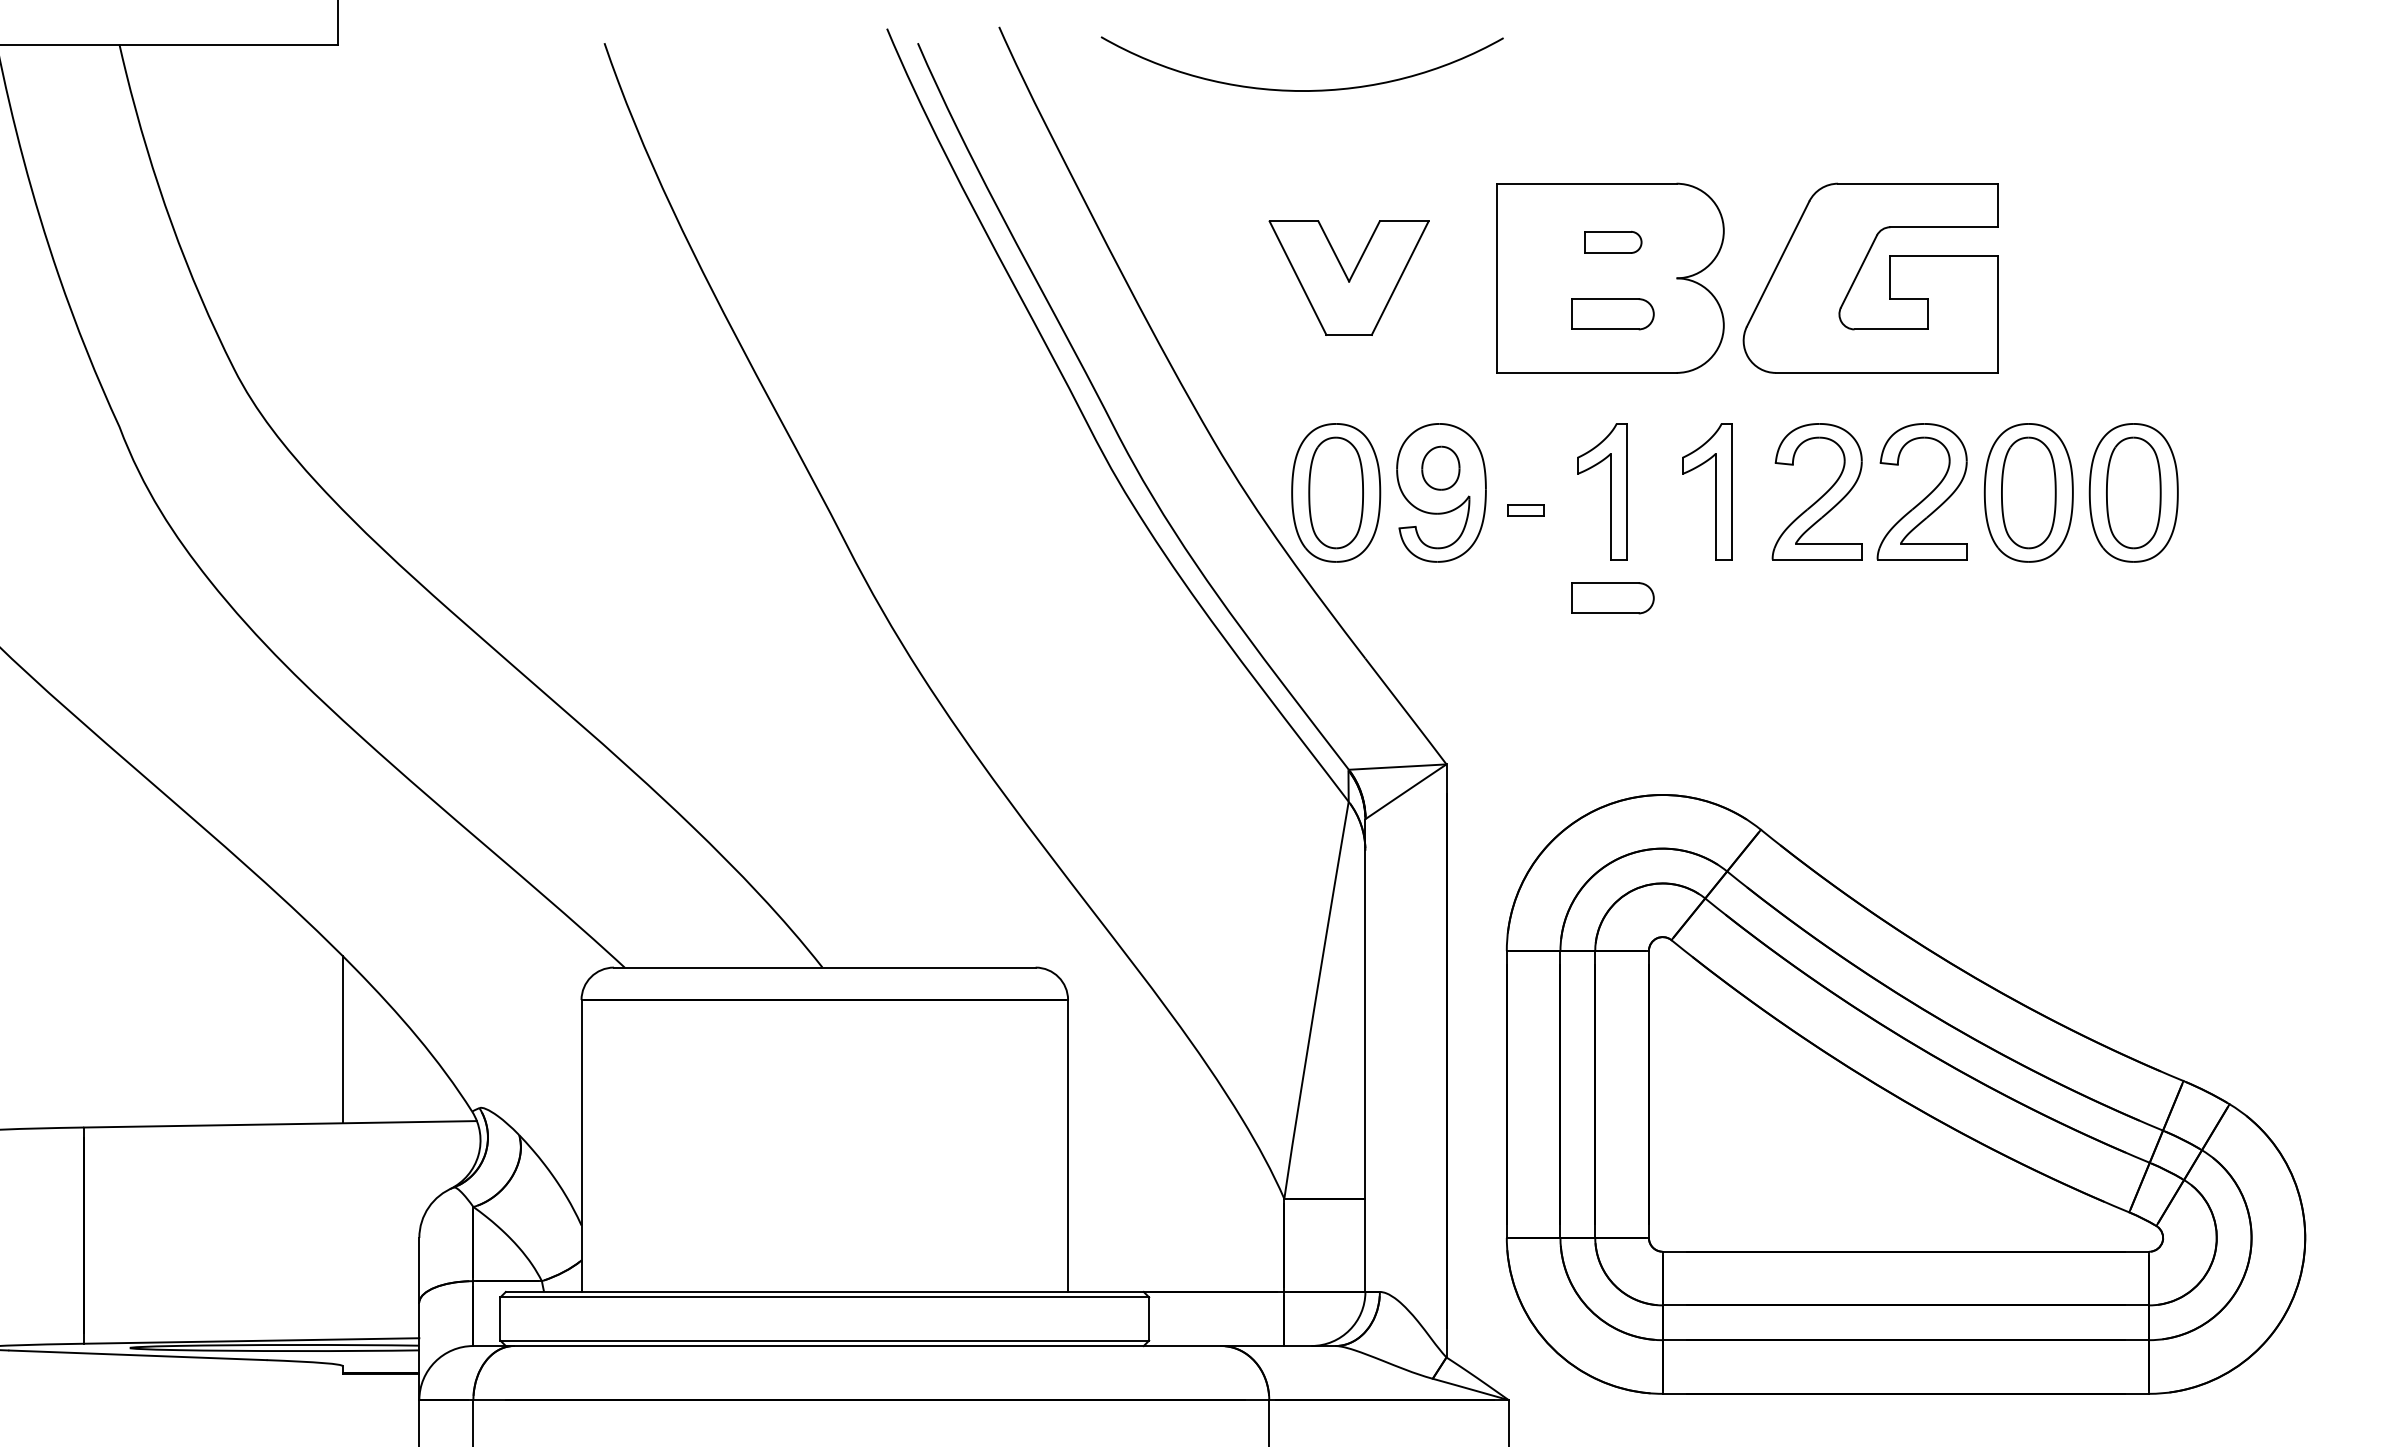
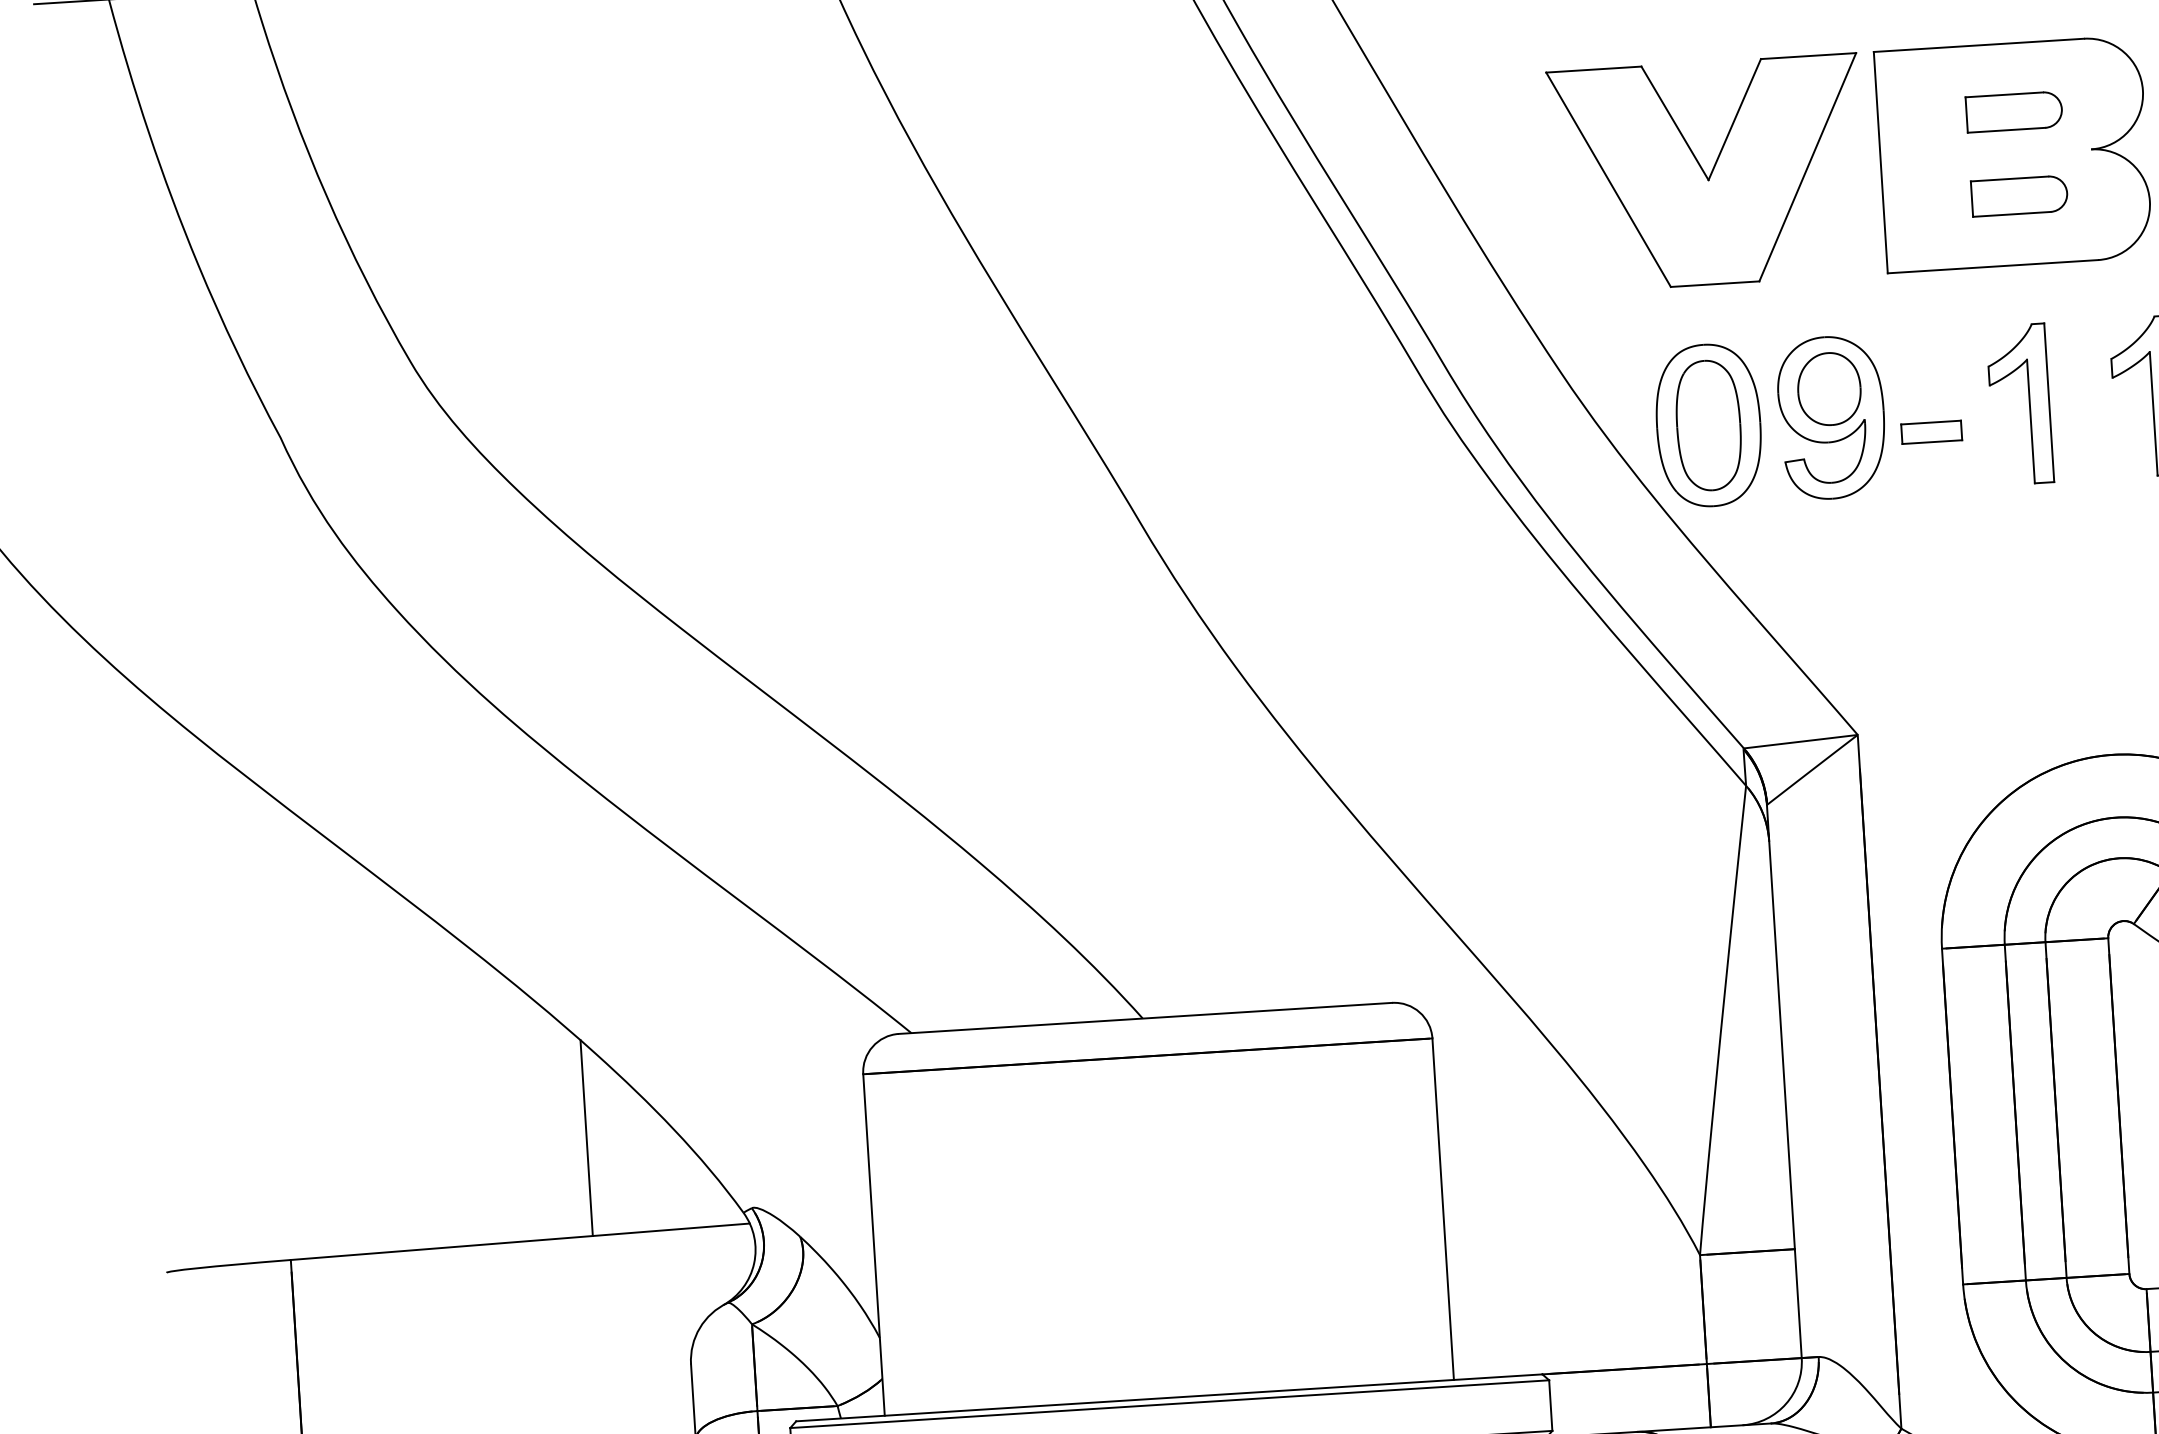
part: (1612, 242) -> (2013, 112), size x1.43
part: (1348, 277) -> (1707, 172), size x1.67
part: (1440, 467) -> (1828, 388), size x1.43
part: (1525, 510) -> (1931, 432), size x1.43
part: (1612, 598) -> (2039, 528), removed

